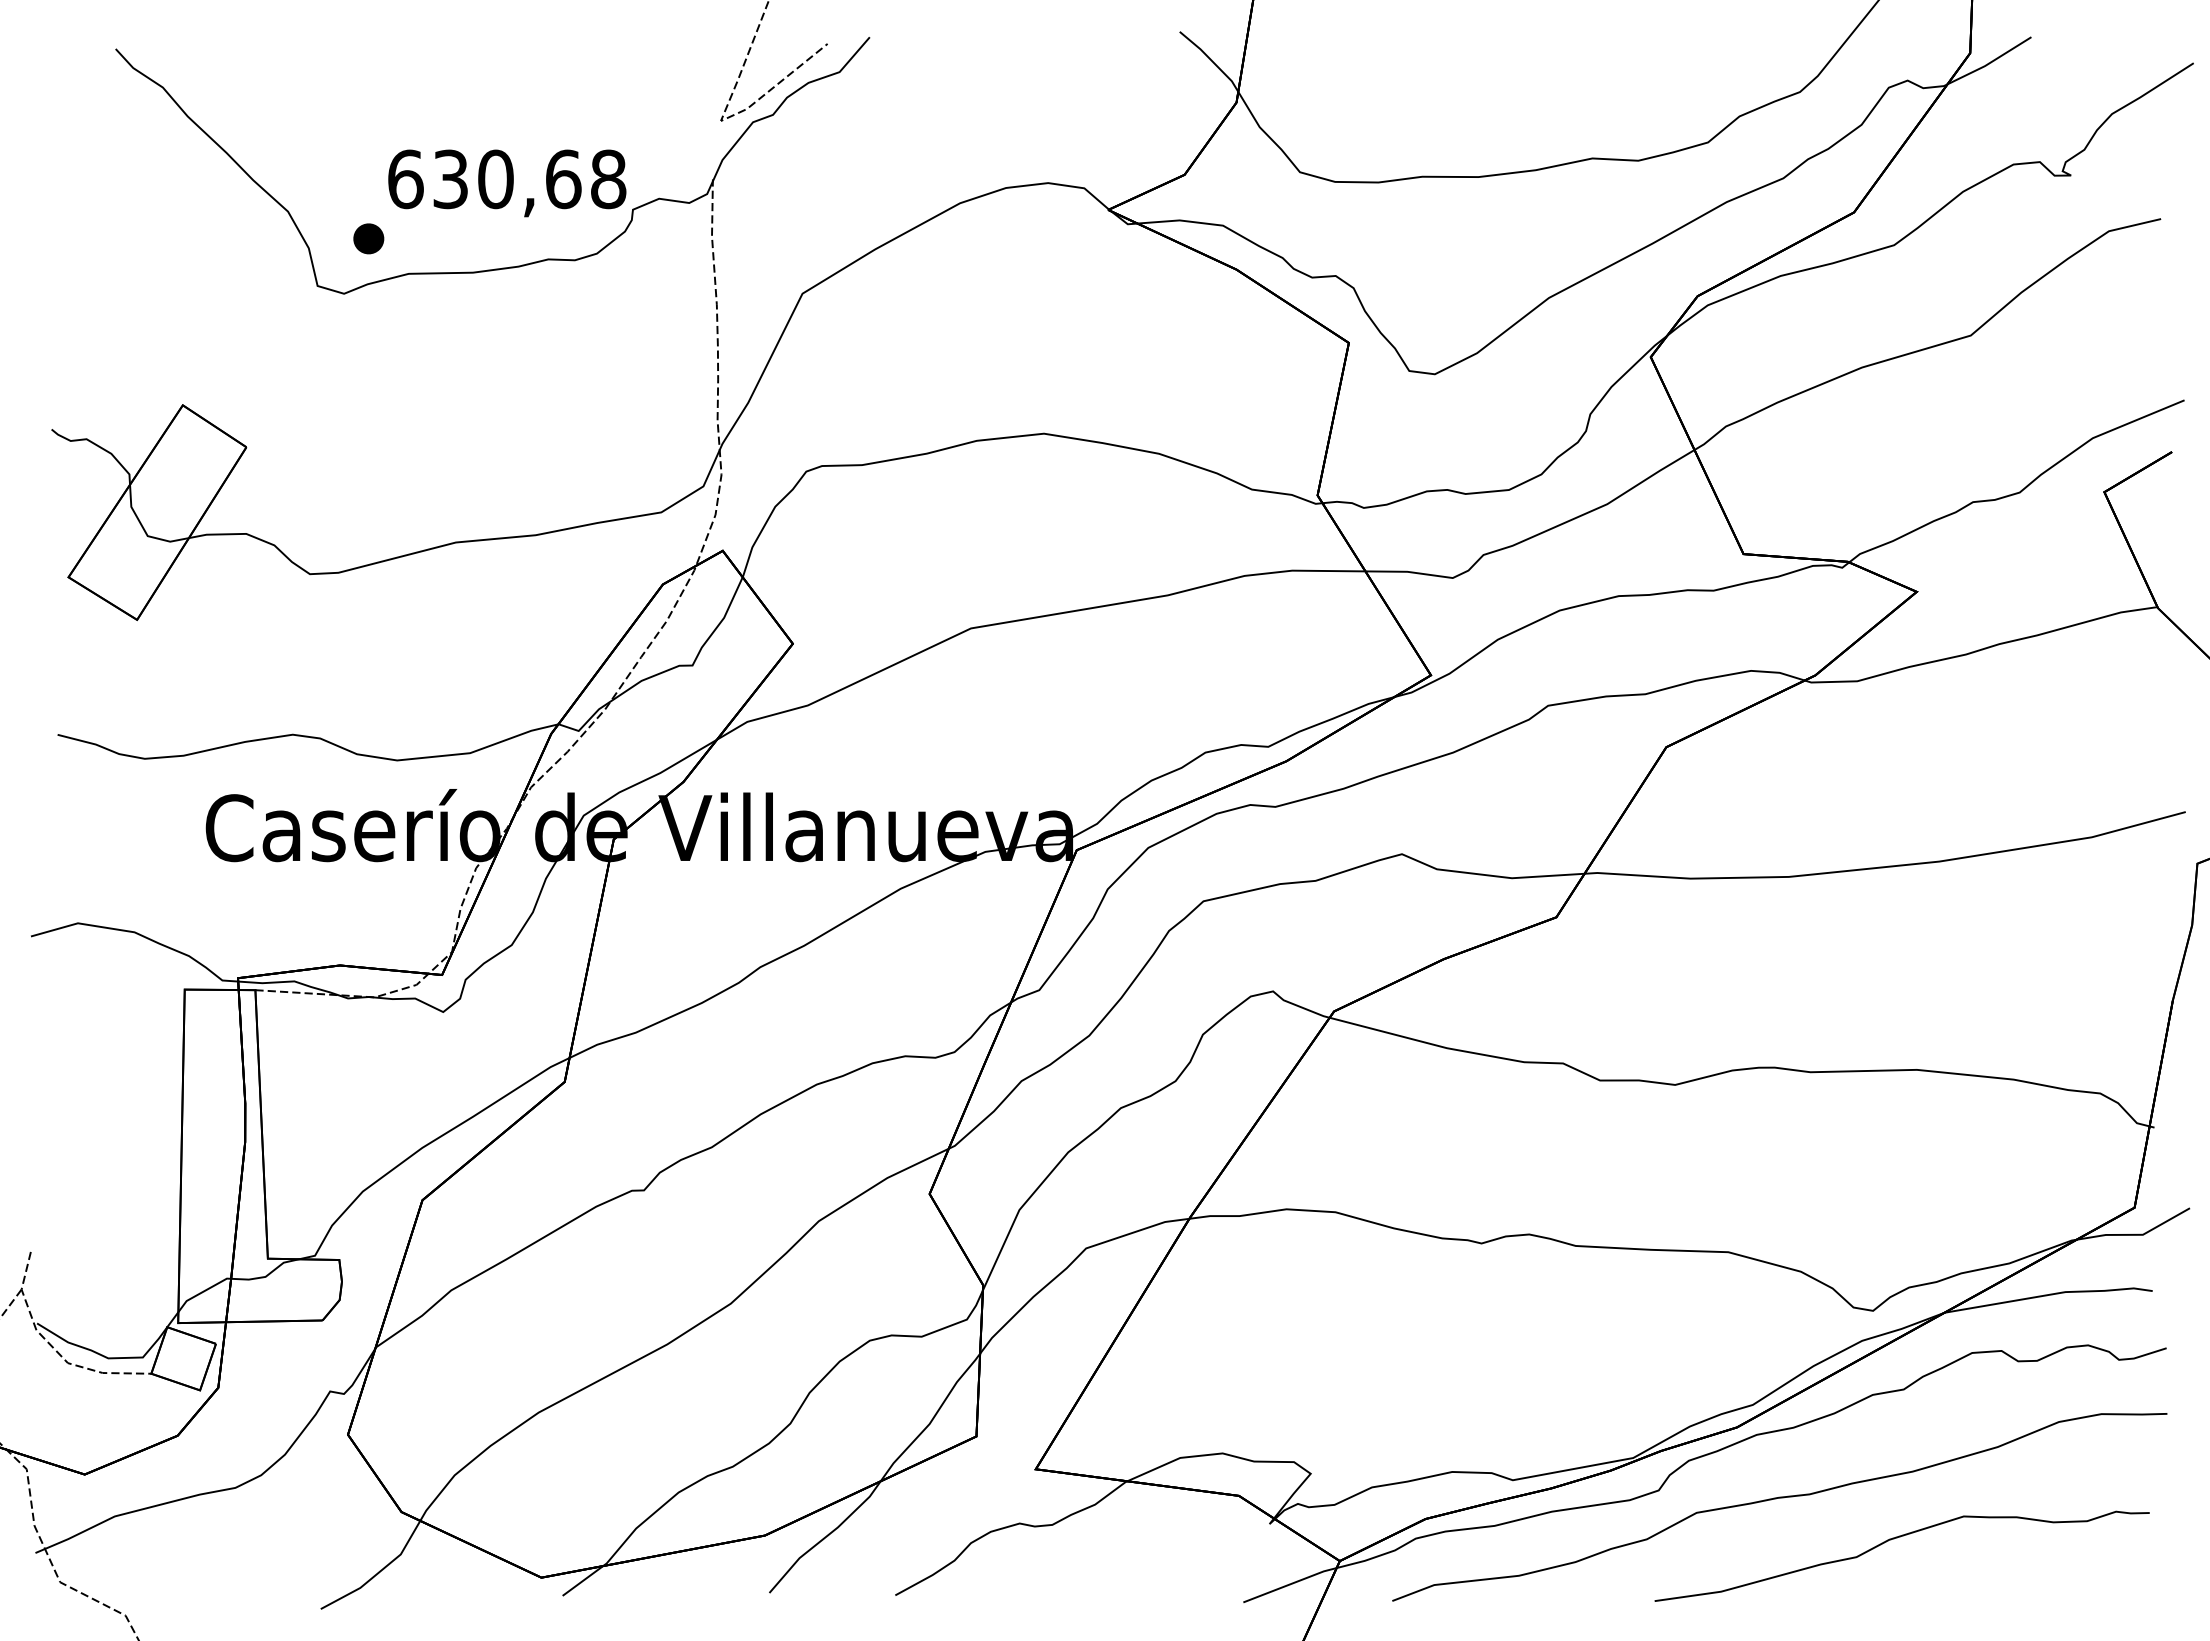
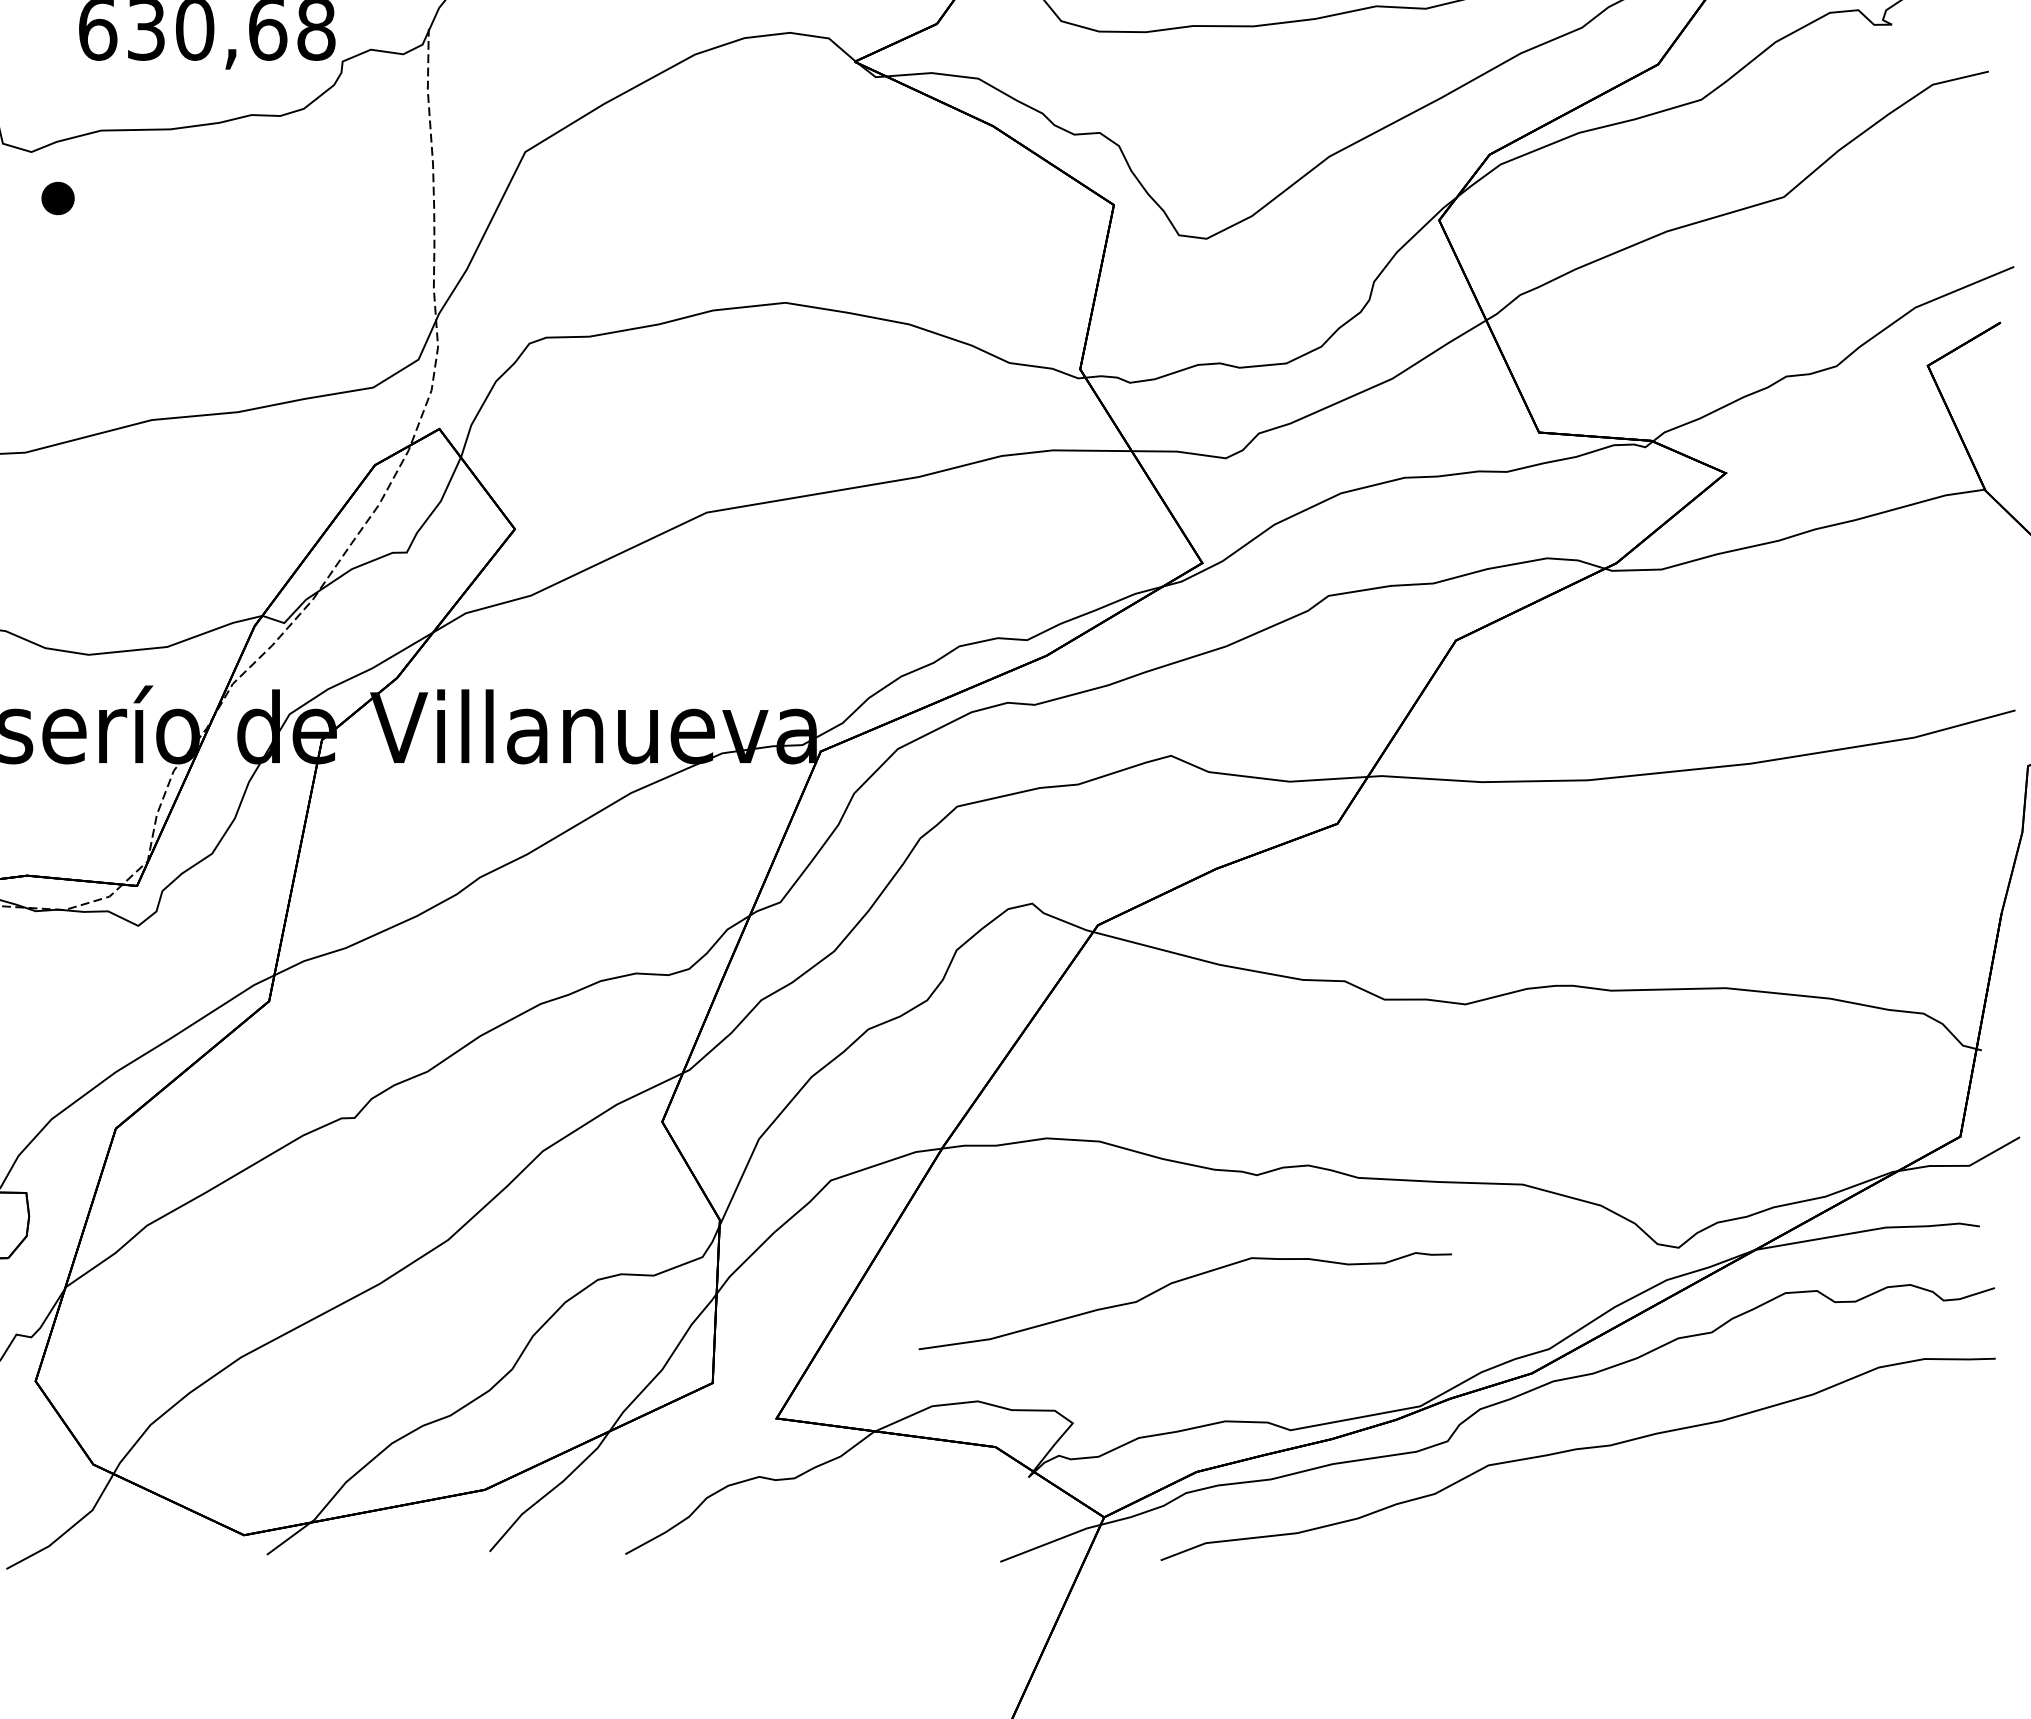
part: (368, 238) -> (57, 198), moved
part: (1897, 1538) -> (1180, 1281), moved

